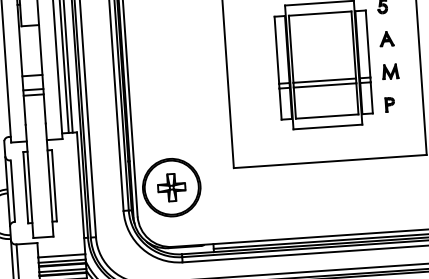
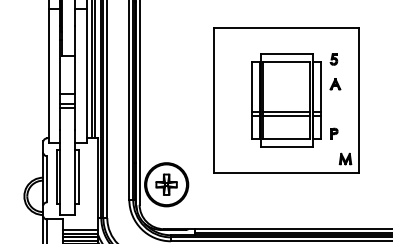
part: (390, 71) -> (345, 158), moved

